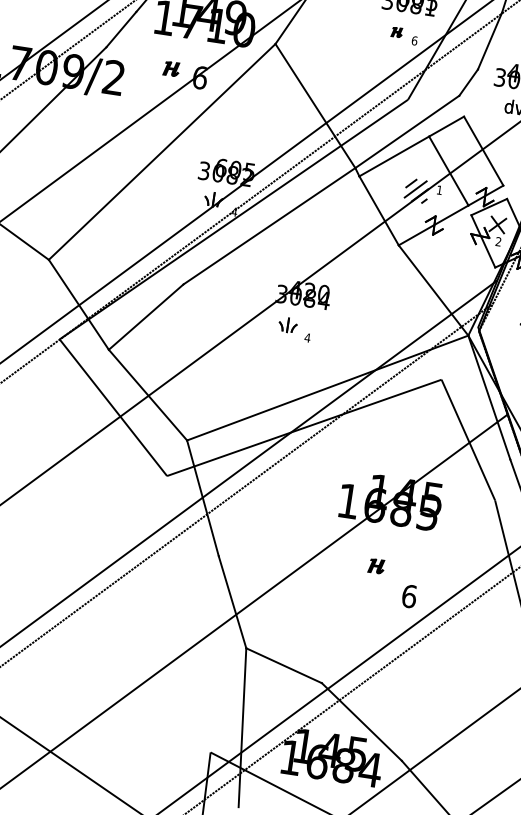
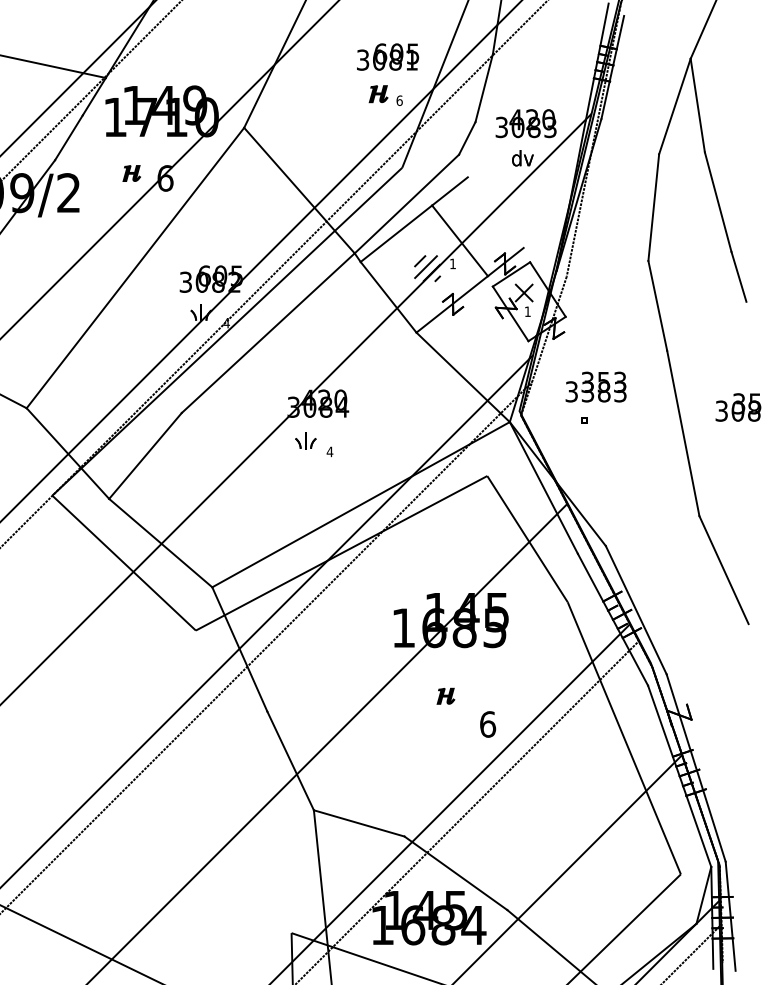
part: (396, 32) -> (377, 94), size x1.6
line: (483, 150) -> (495, 212), removed
text: (498, 241) -> (527, 311), 2 -> 1

